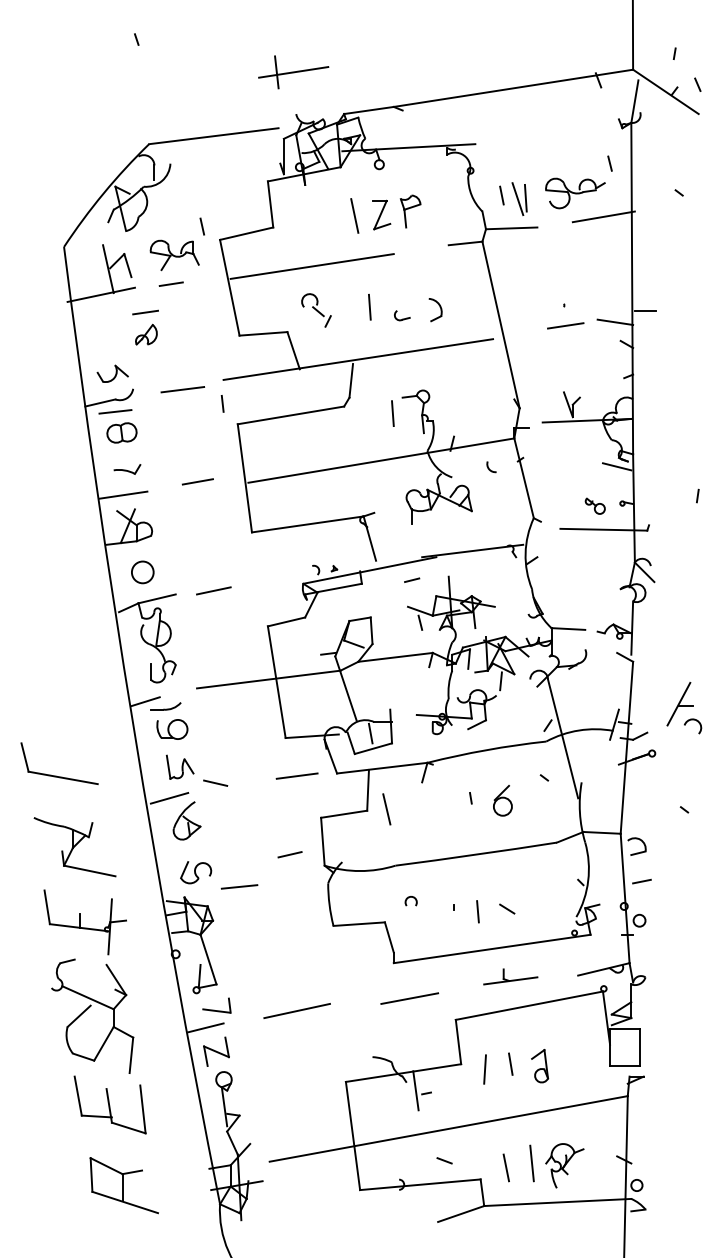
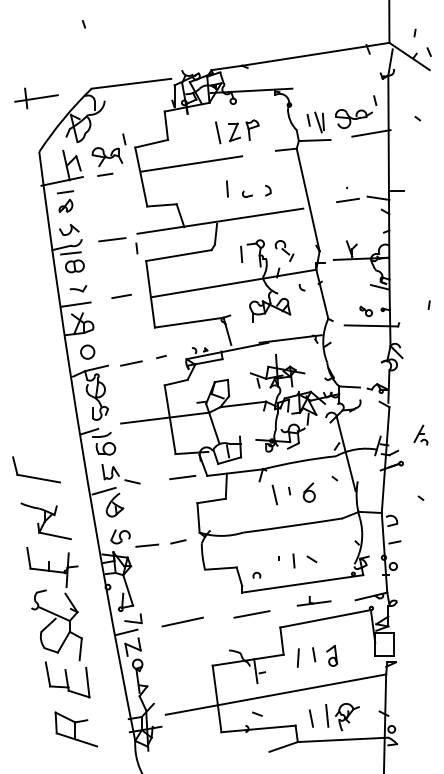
part: (293, 72) -> (36, 98), moved
part: (436, 309) -> (268, 190), size x0.71
part: (316, 311) -> (284, 251), moved
part: (145, 327) -> (65, 201), moved
line: (412, 581) -> (161, 357), moved
part: (683, 706) -> (420, 434), size x0.62
line: (386, 808) -> (274, 494), moved
line: (290, 854) -> (178, 541), moved
arc: (410, 897) -> (256, 573), moved
line: (444, 1159) -> (257, 713), moved

